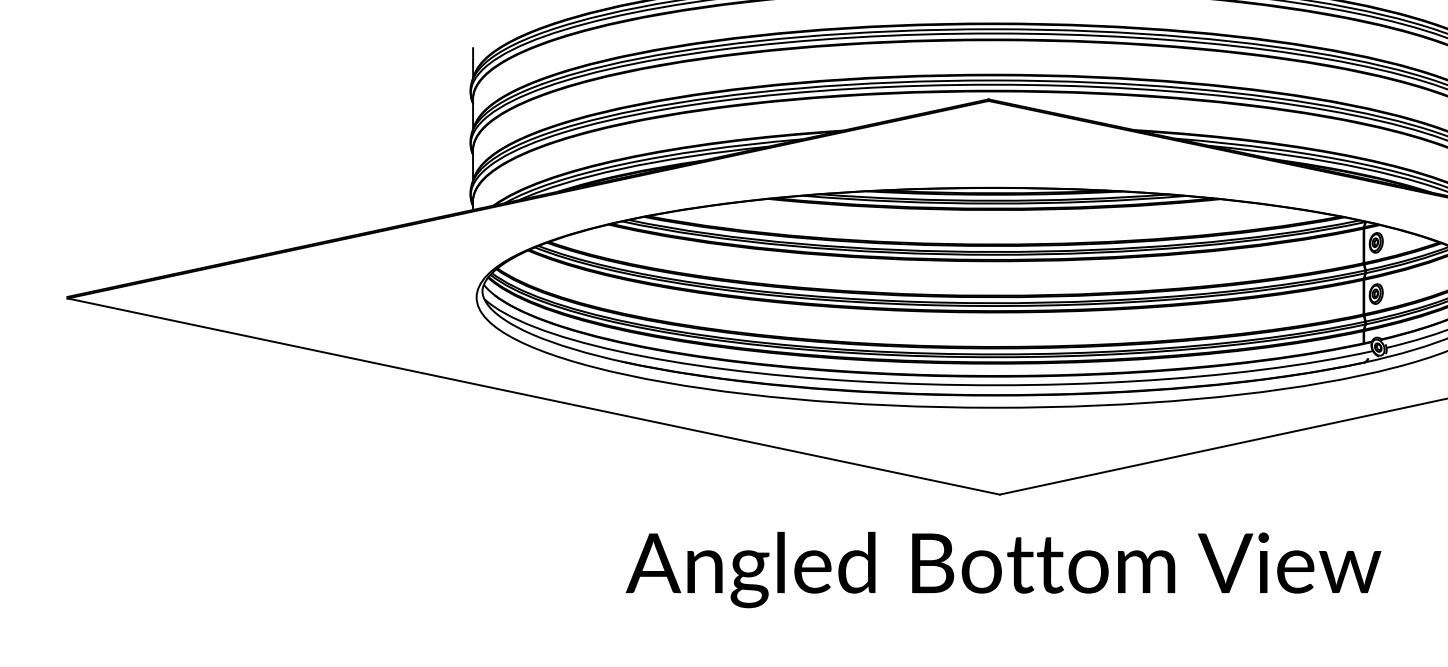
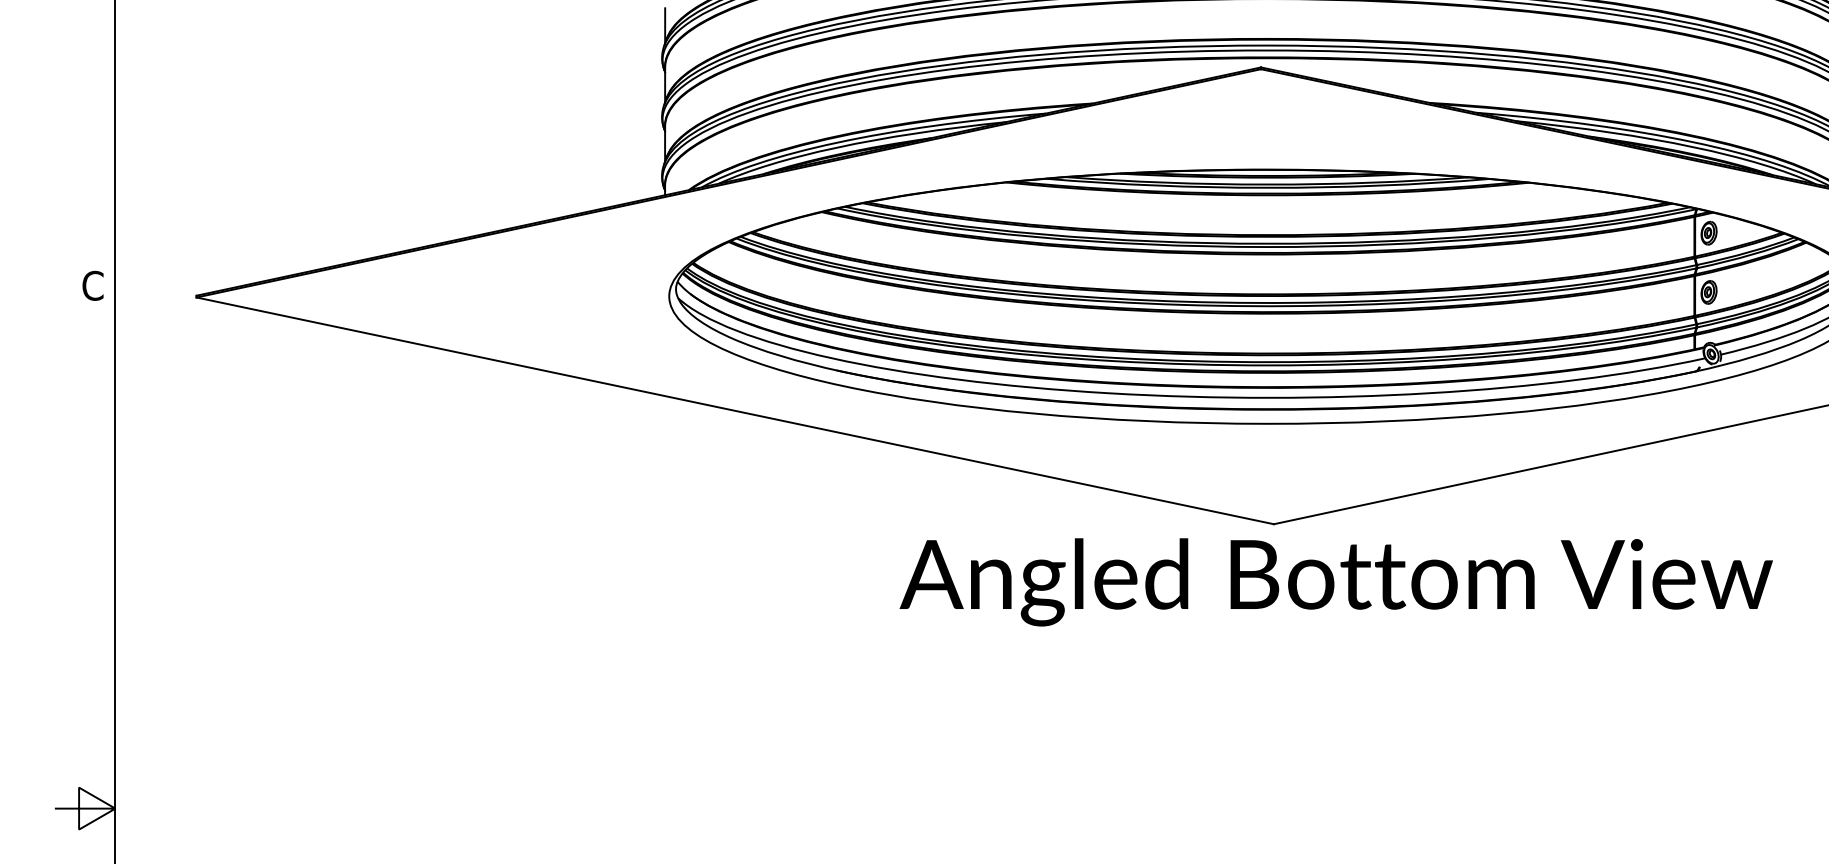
text: (1002, 570) -> (1335, 582), moved

